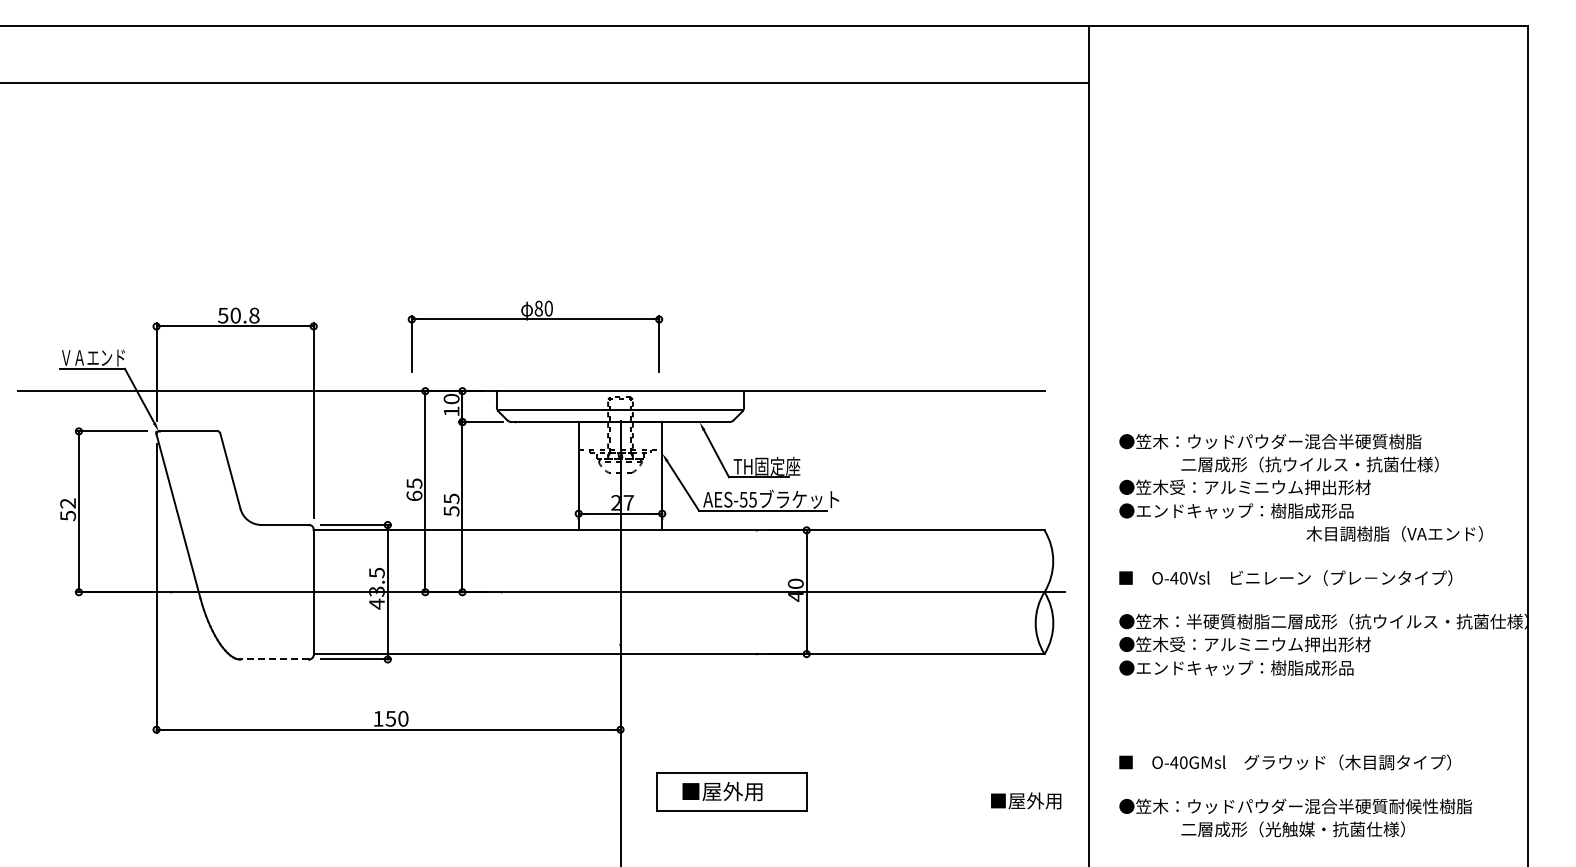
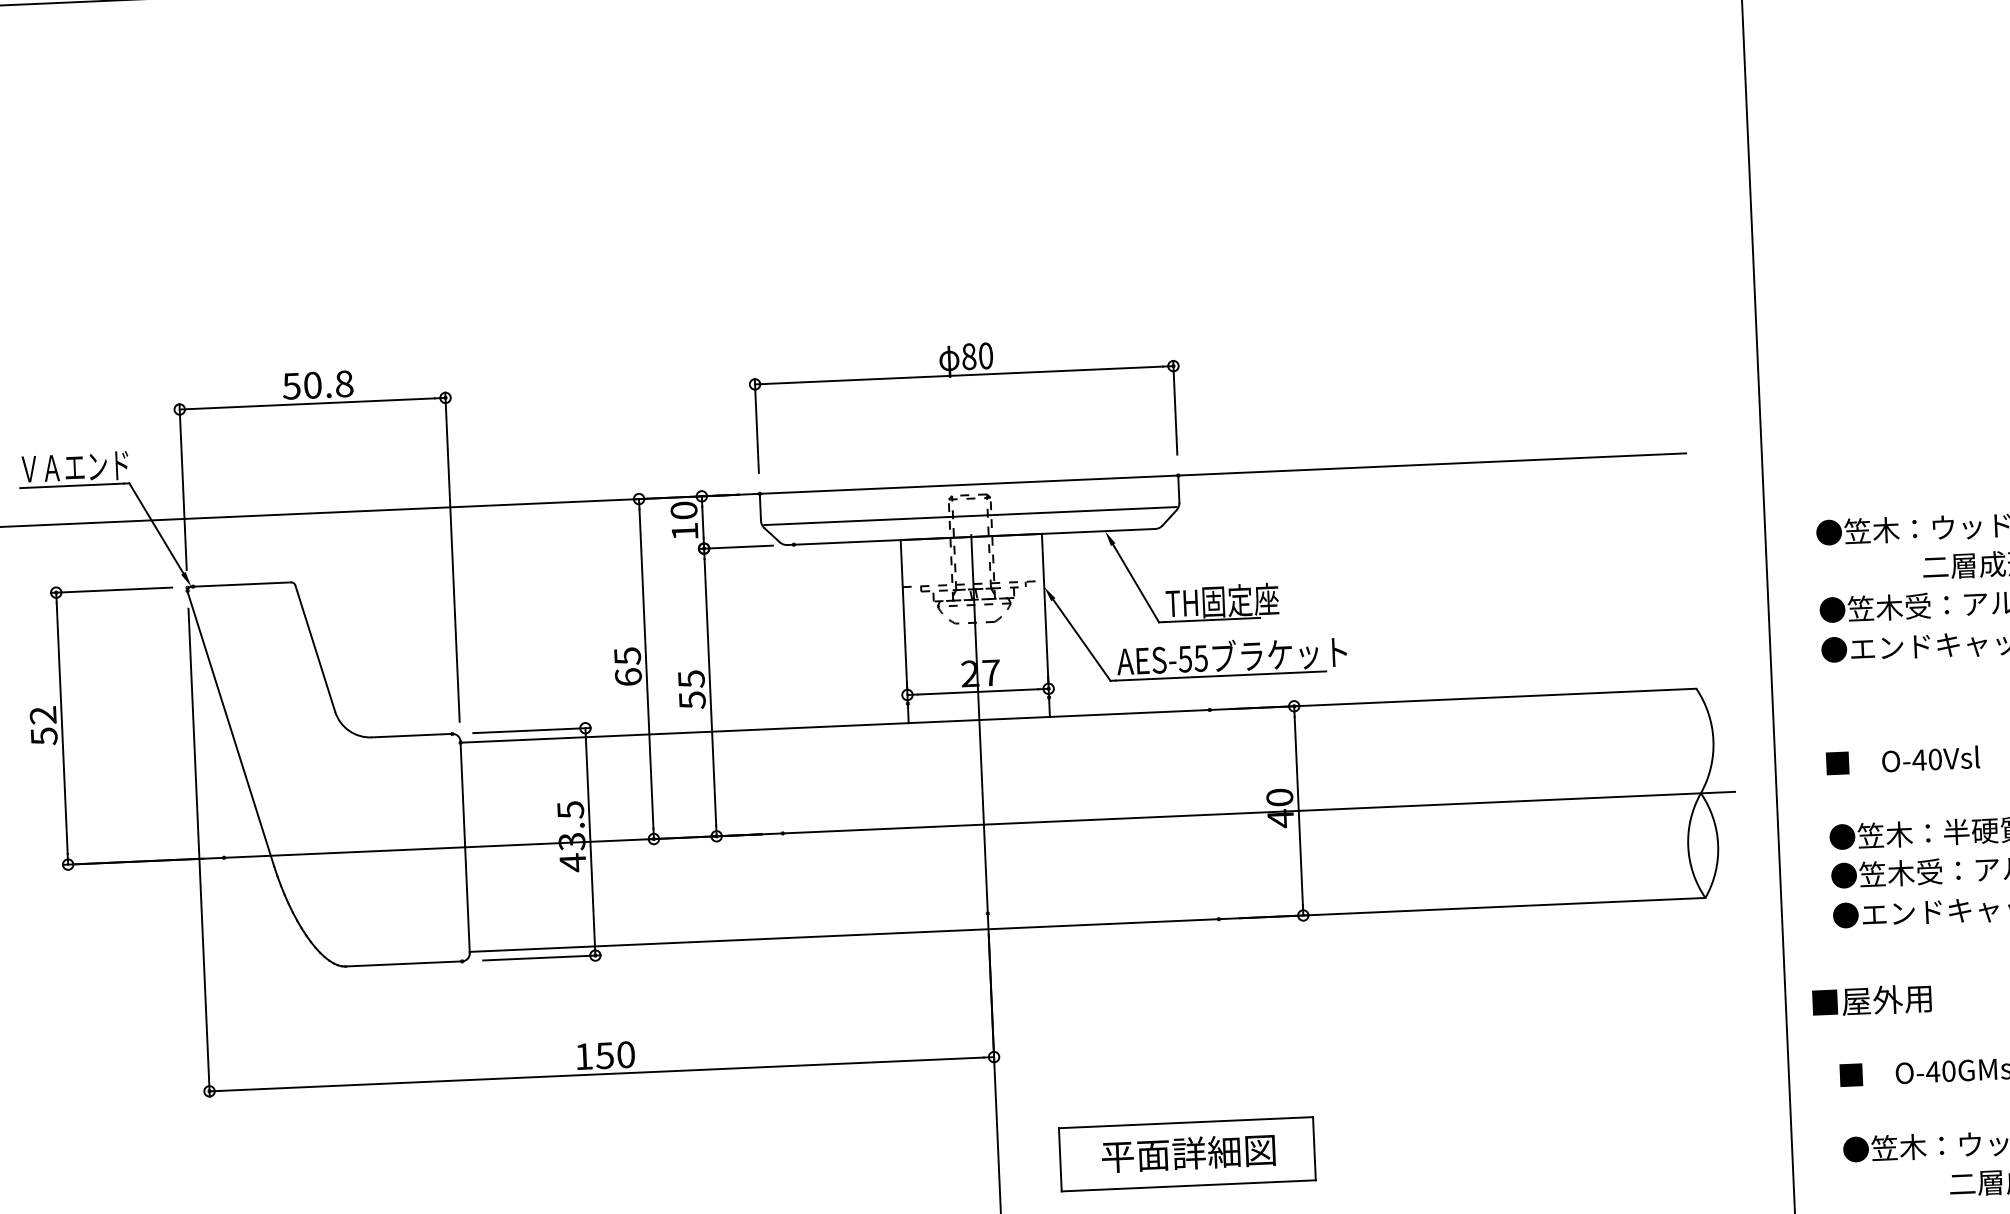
part: (535, 319) -> (964, 375), moved
line: (274, 659) -> (403, 963), dashed -> solid
text: (732, 791) -> (1188, 1153), ■屋外用 -> 平面詳細図
text: (1026, 800) -> (1872, 999), moved

